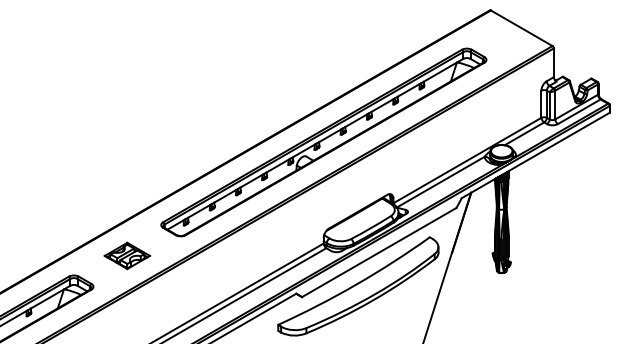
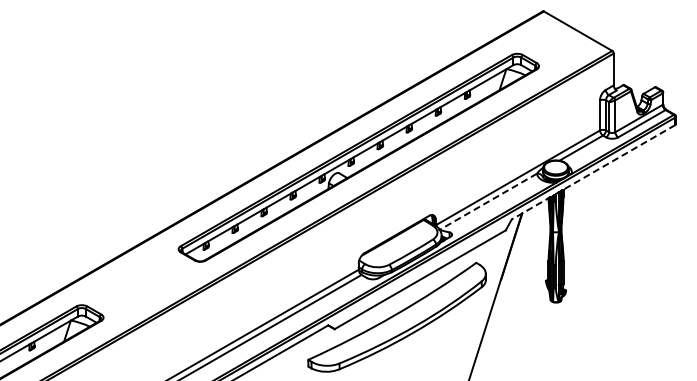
line: (535, 155) -> (593, 172), solid -> dashed
line: (439, 182) -> (487, 202), solid -> dashed
part: (126, 255) -> (140, 283), removed

